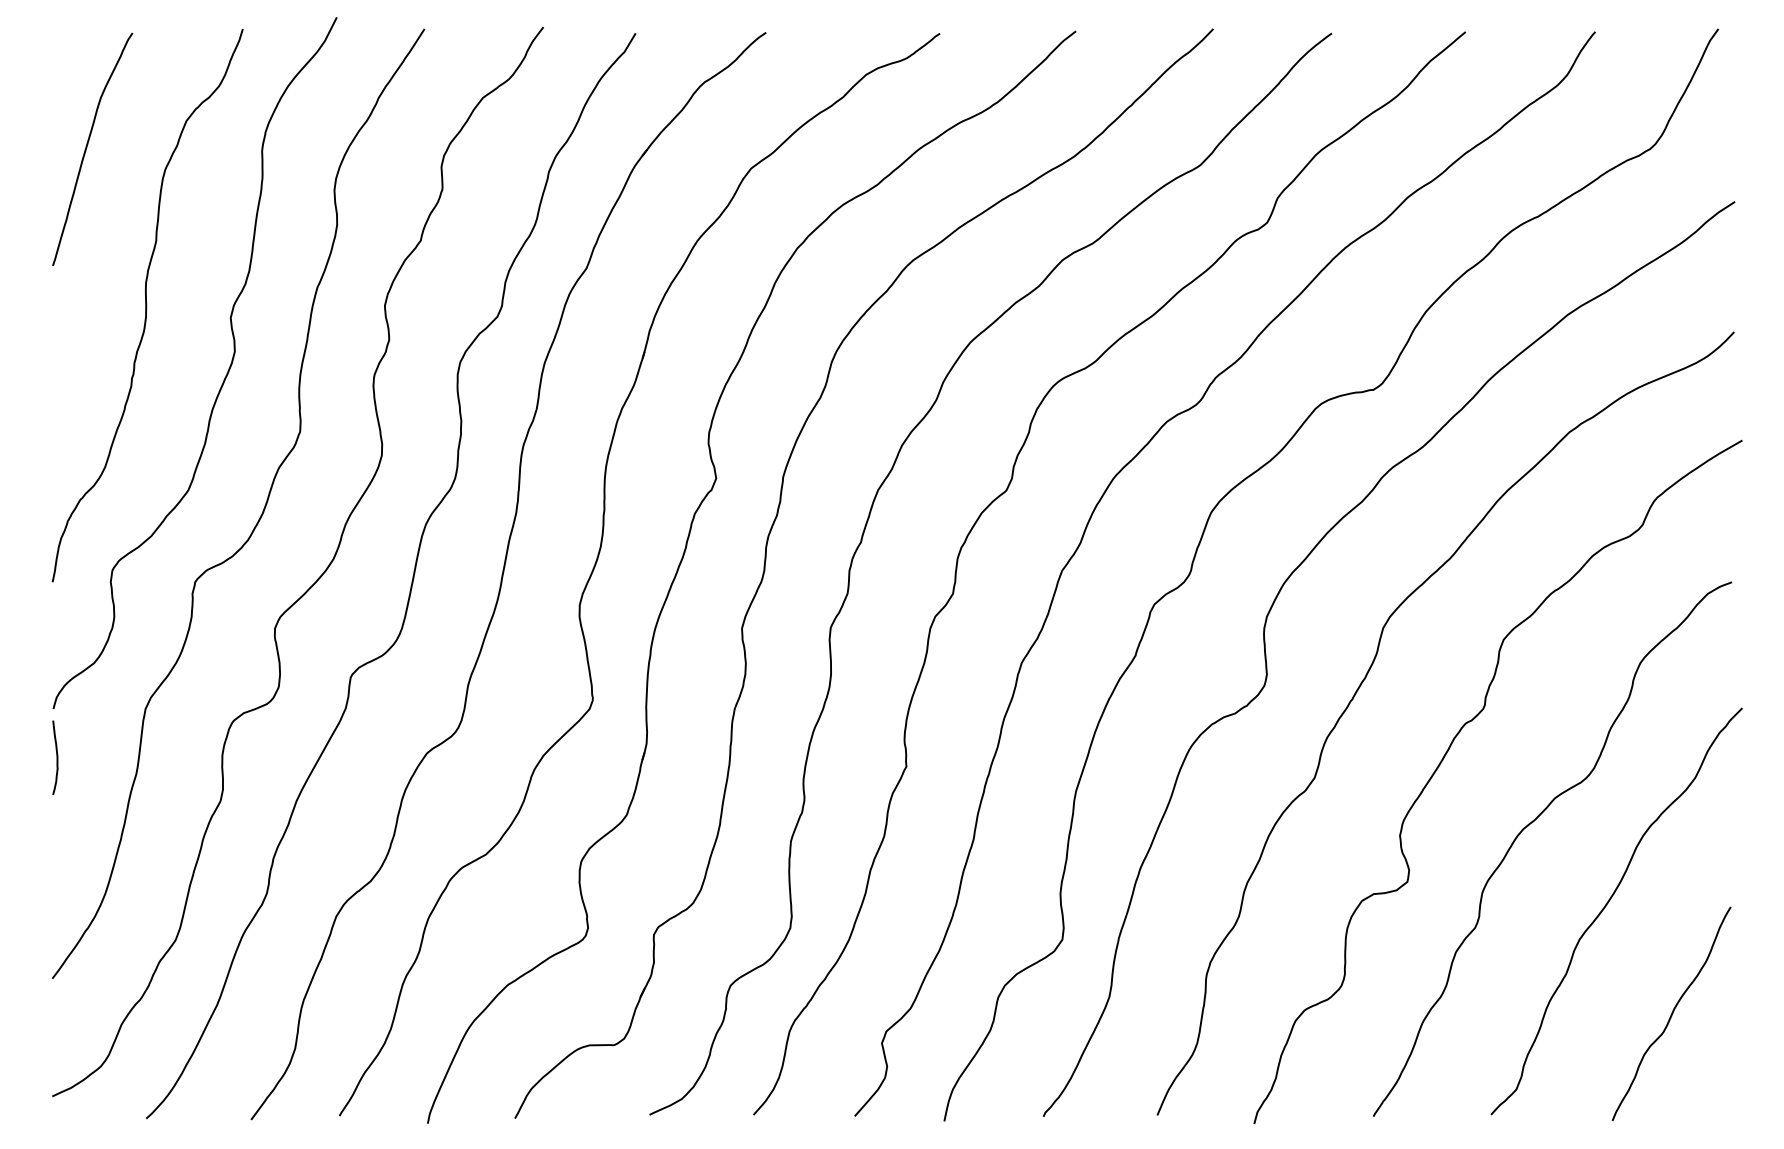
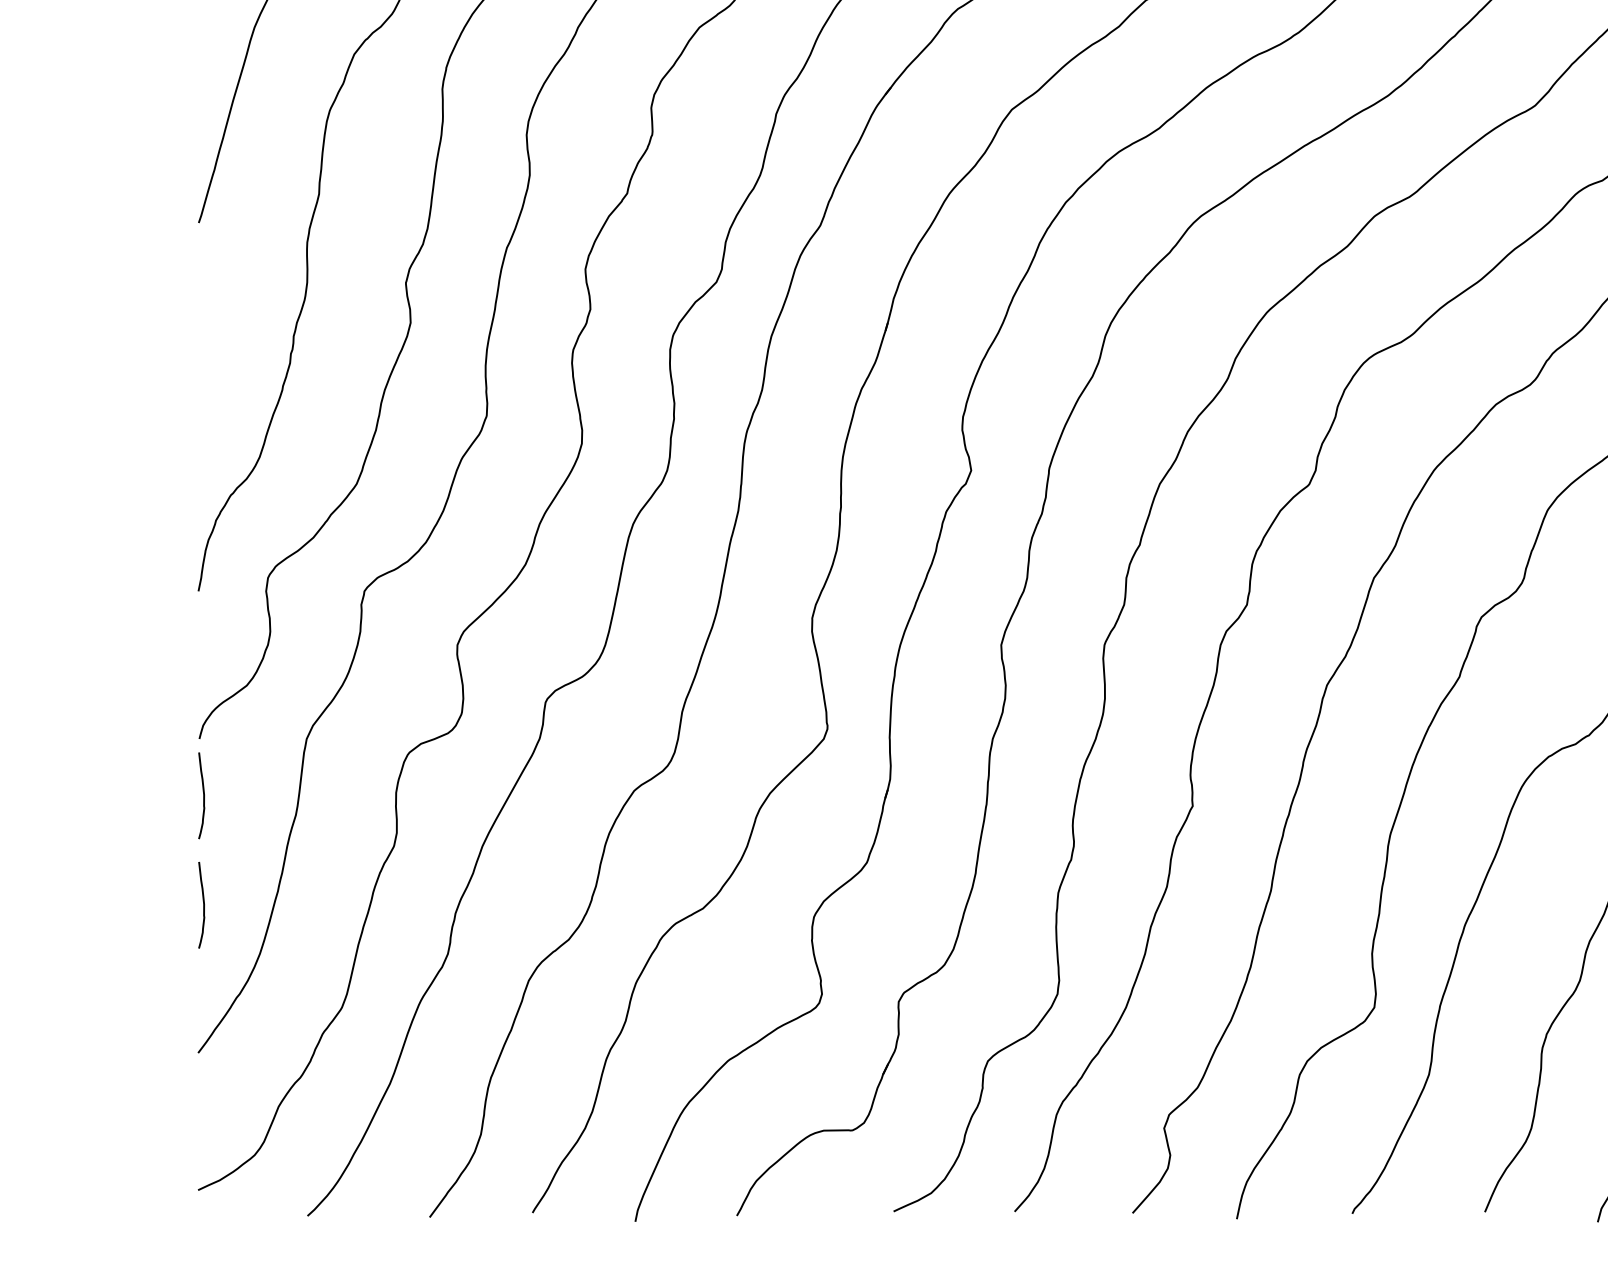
curve: (56, 851) -> (202, 904), added

